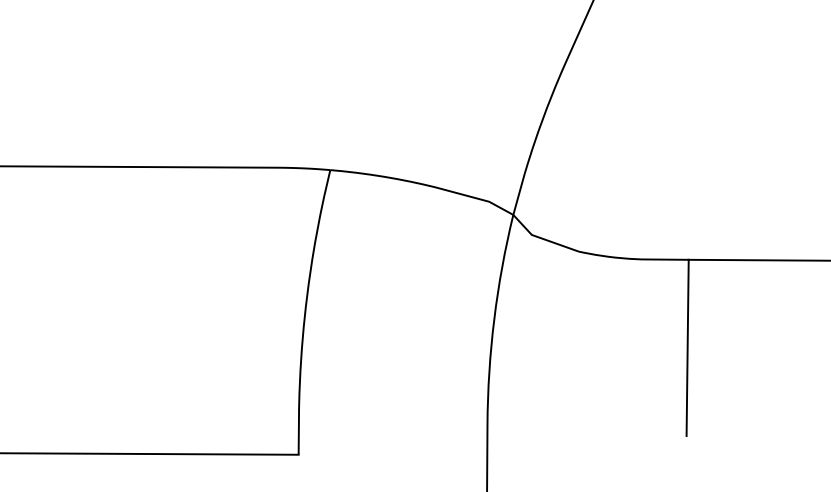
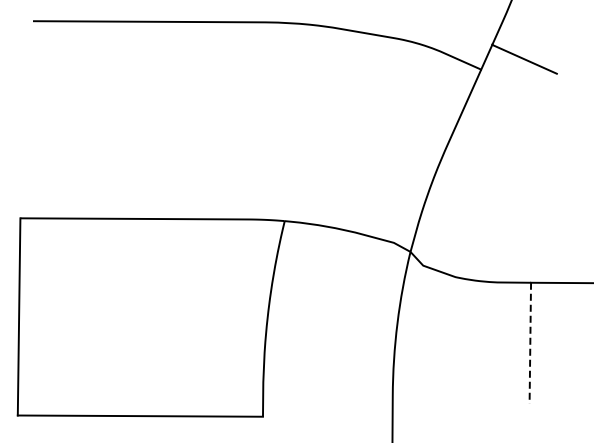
line: (687, 348) -> (530, 343), solid -> dashed

